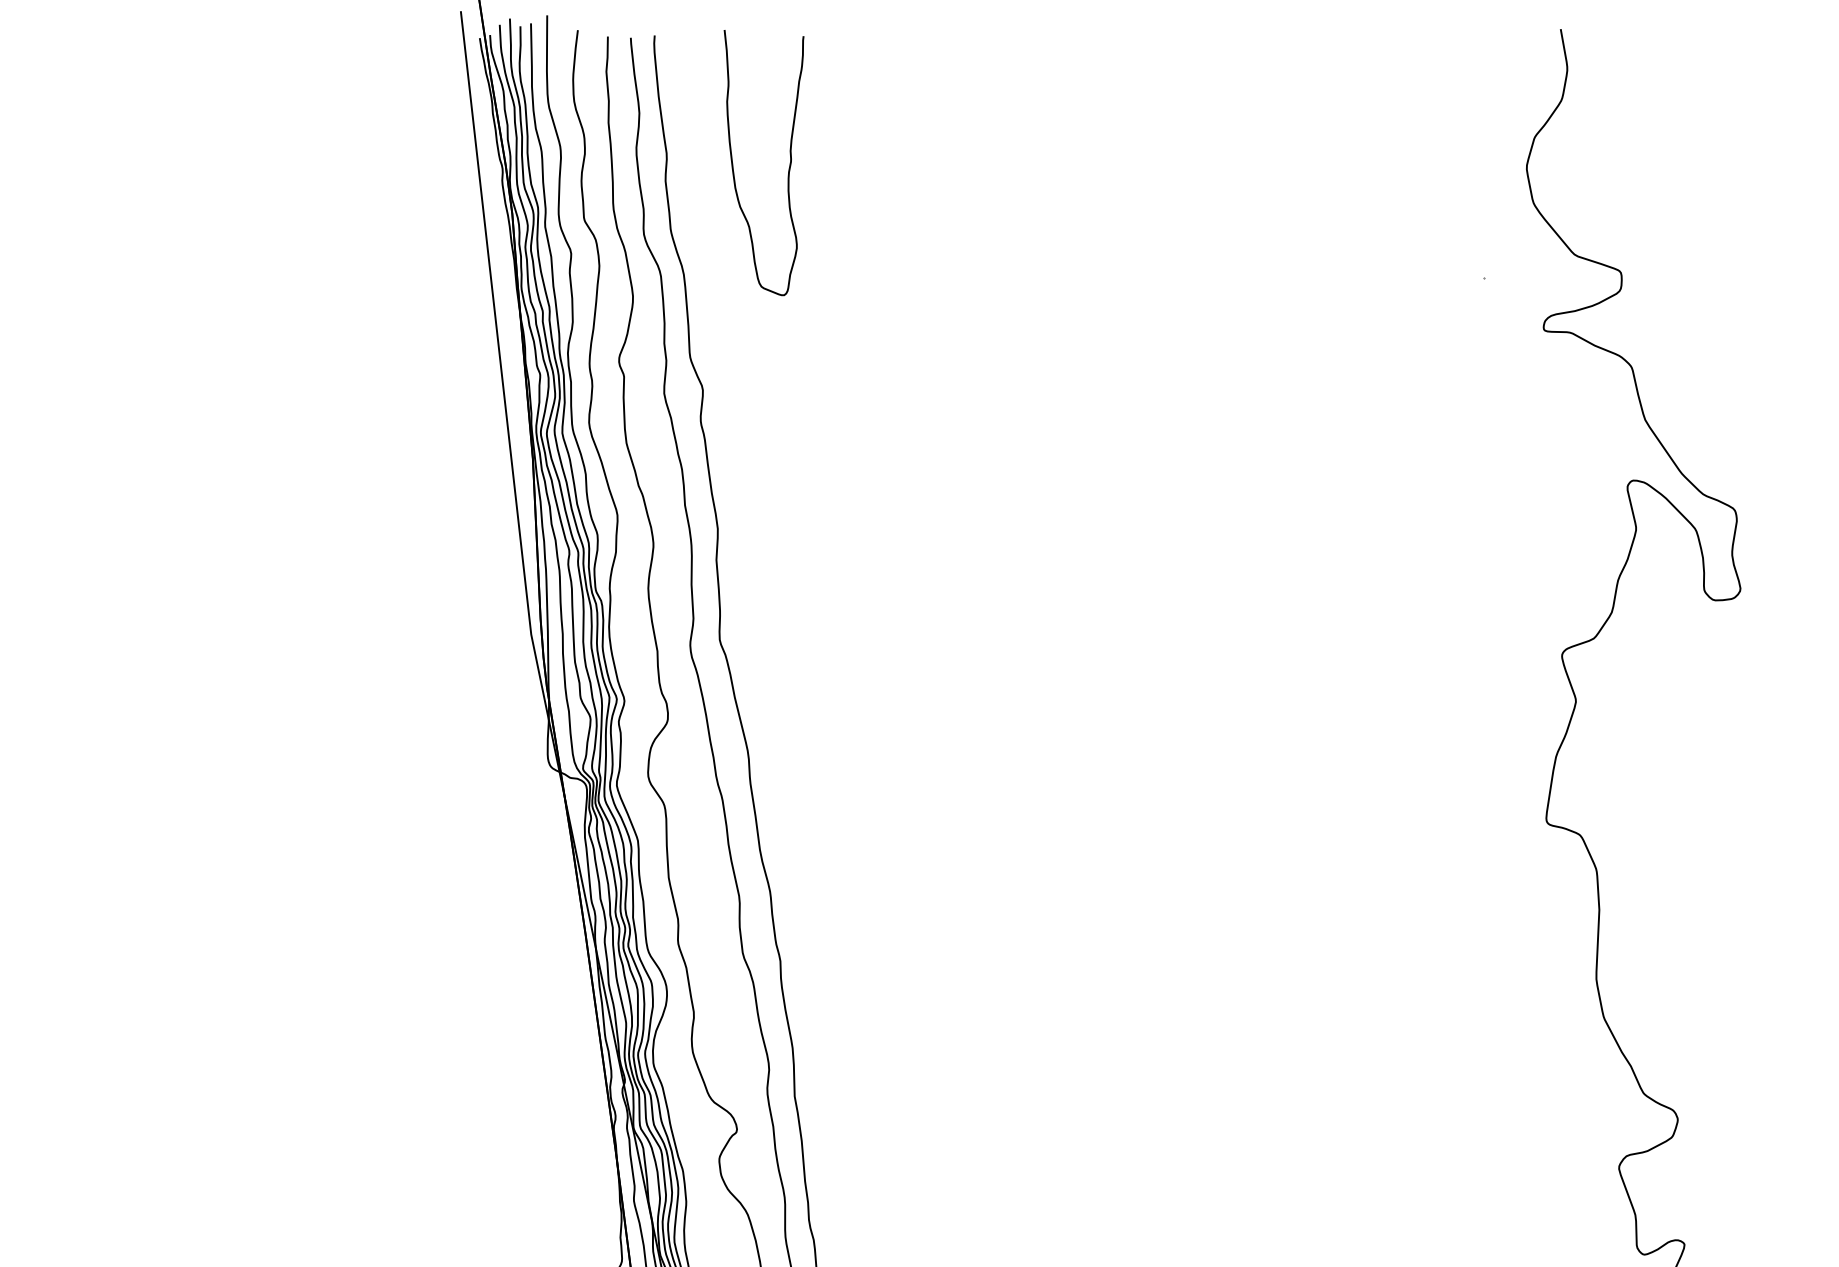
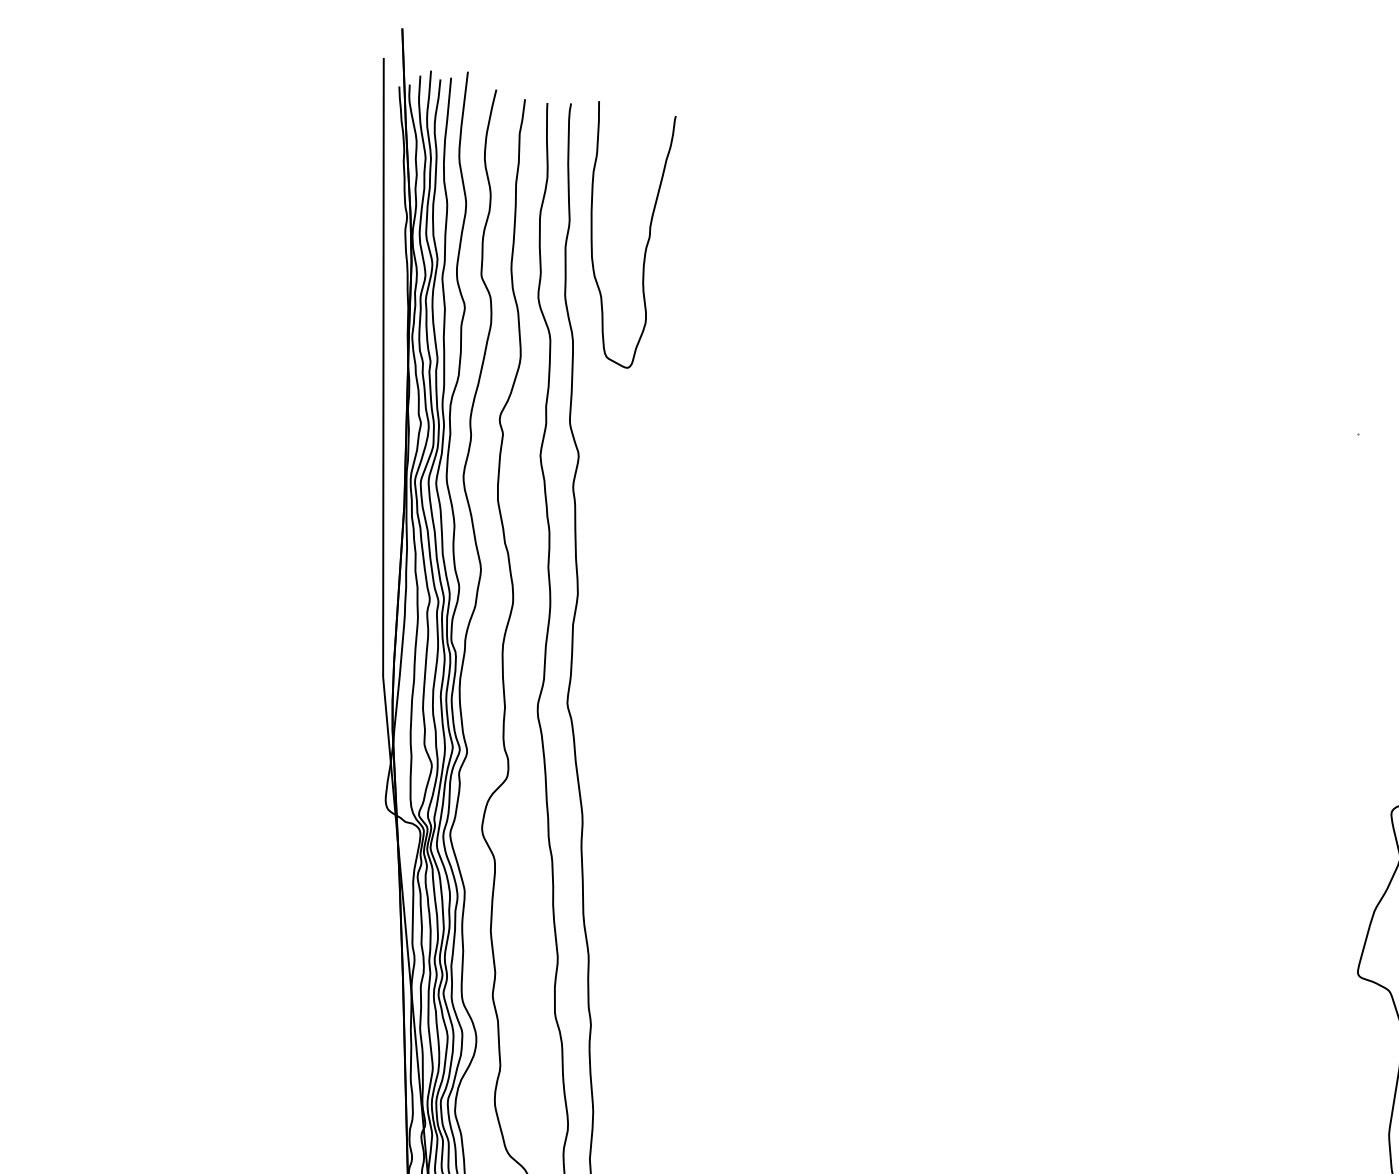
curve: (788, 168) -> (646, 244), moved

